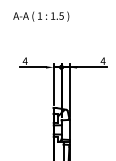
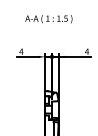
text: (40, 17) -> (48, 19), moved

